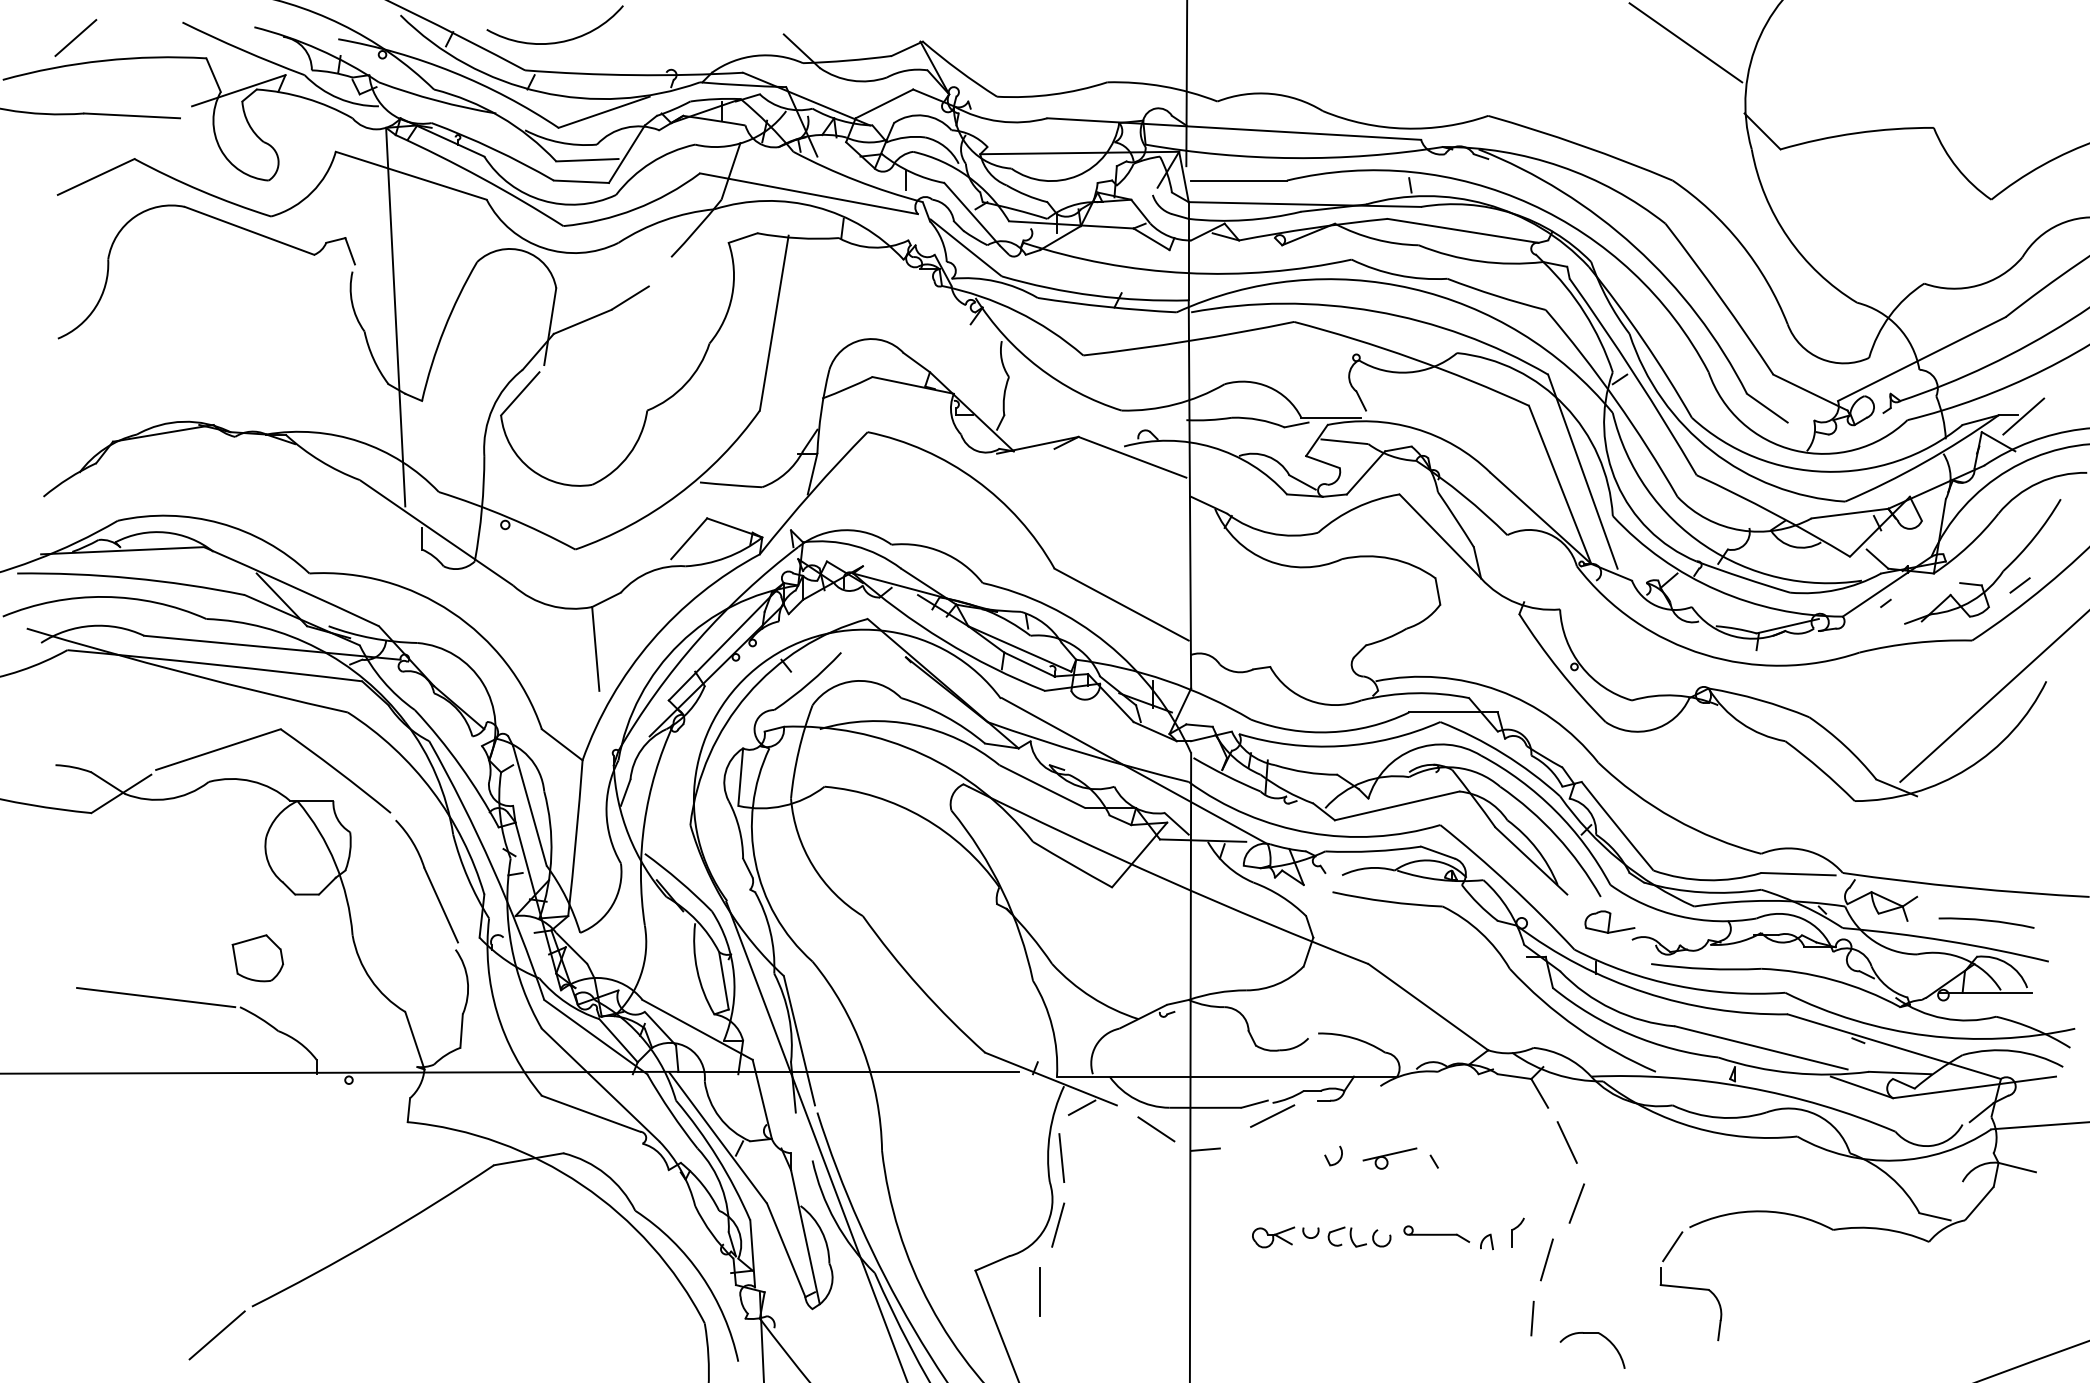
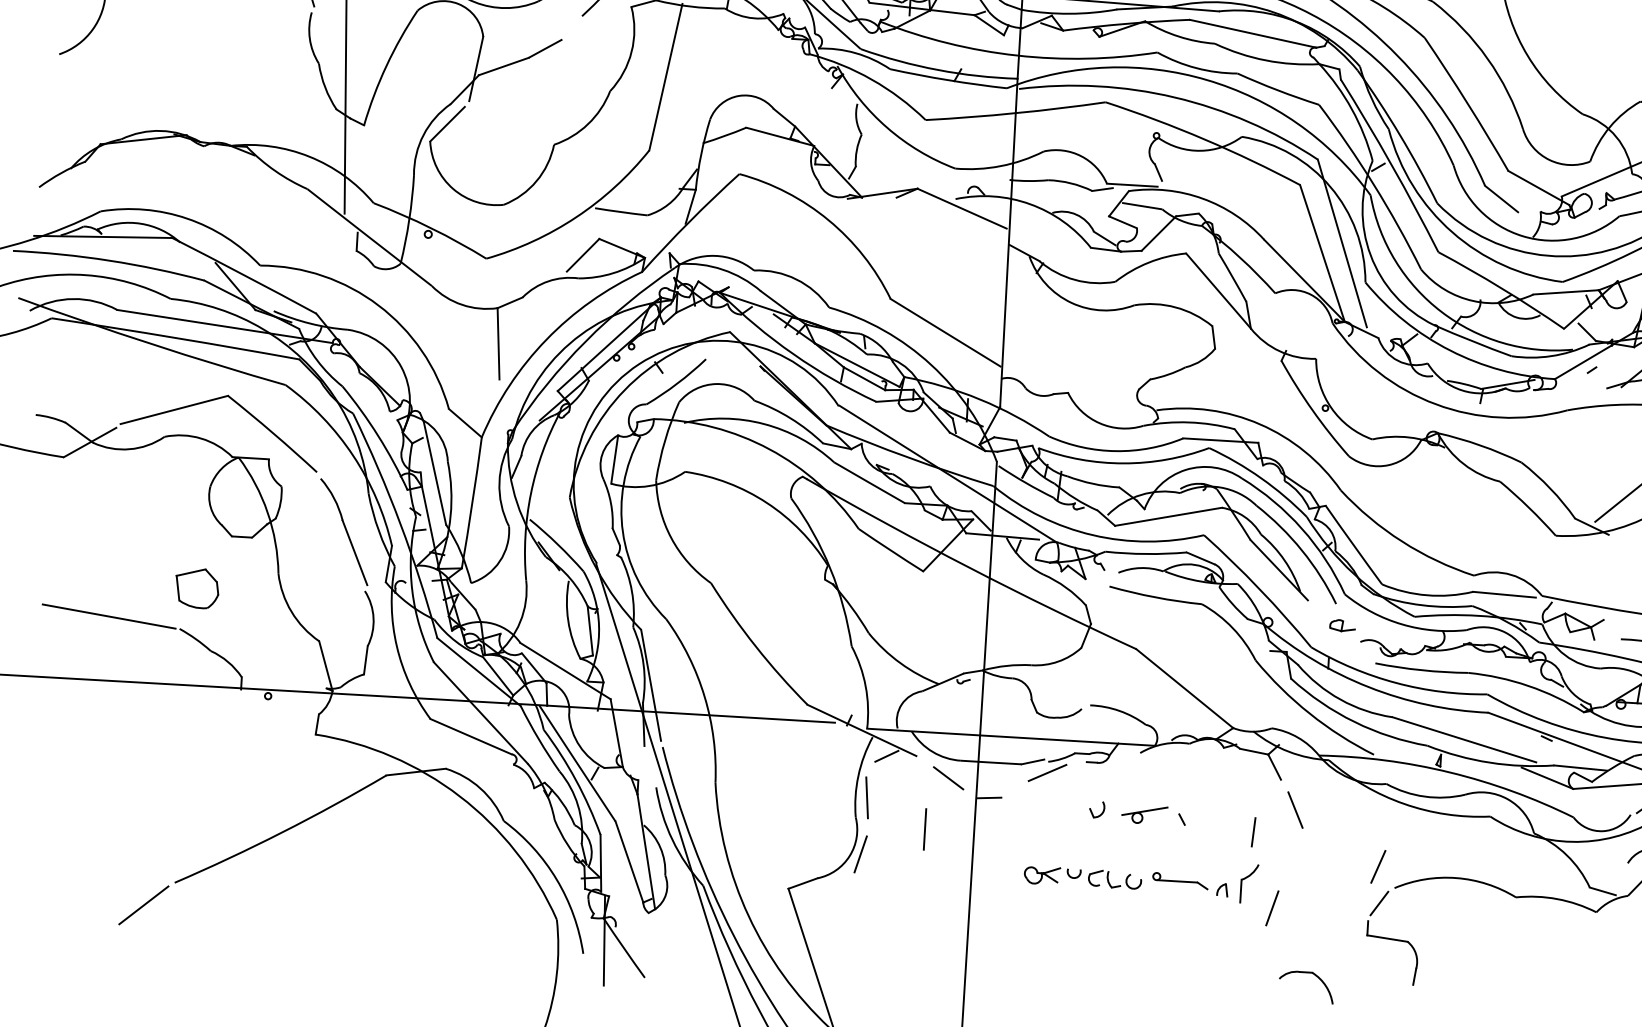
part: (1609, 921) -> (1342, 625), size x0.6
line: (1576, 1203) -> (1378, 866), moved
part: (1517, 1232) -> (1248, 883), size x1.6
line: (1039, 1291) -> (924, 828), moved
line: (1532, 1318) -> (1253, 832), moved

